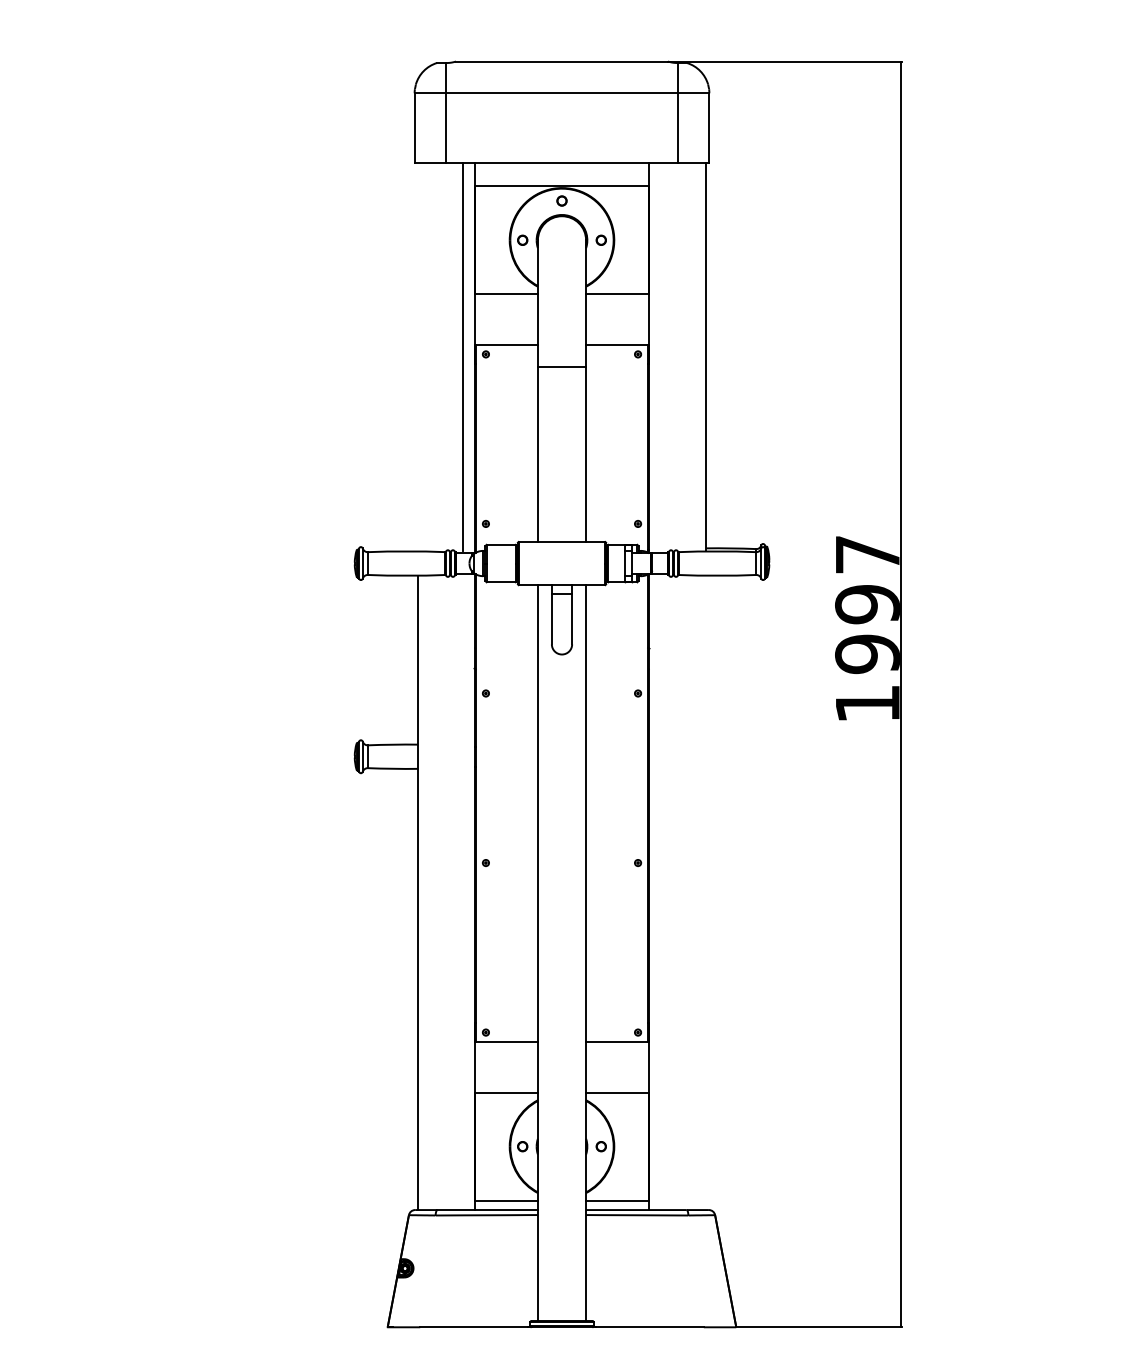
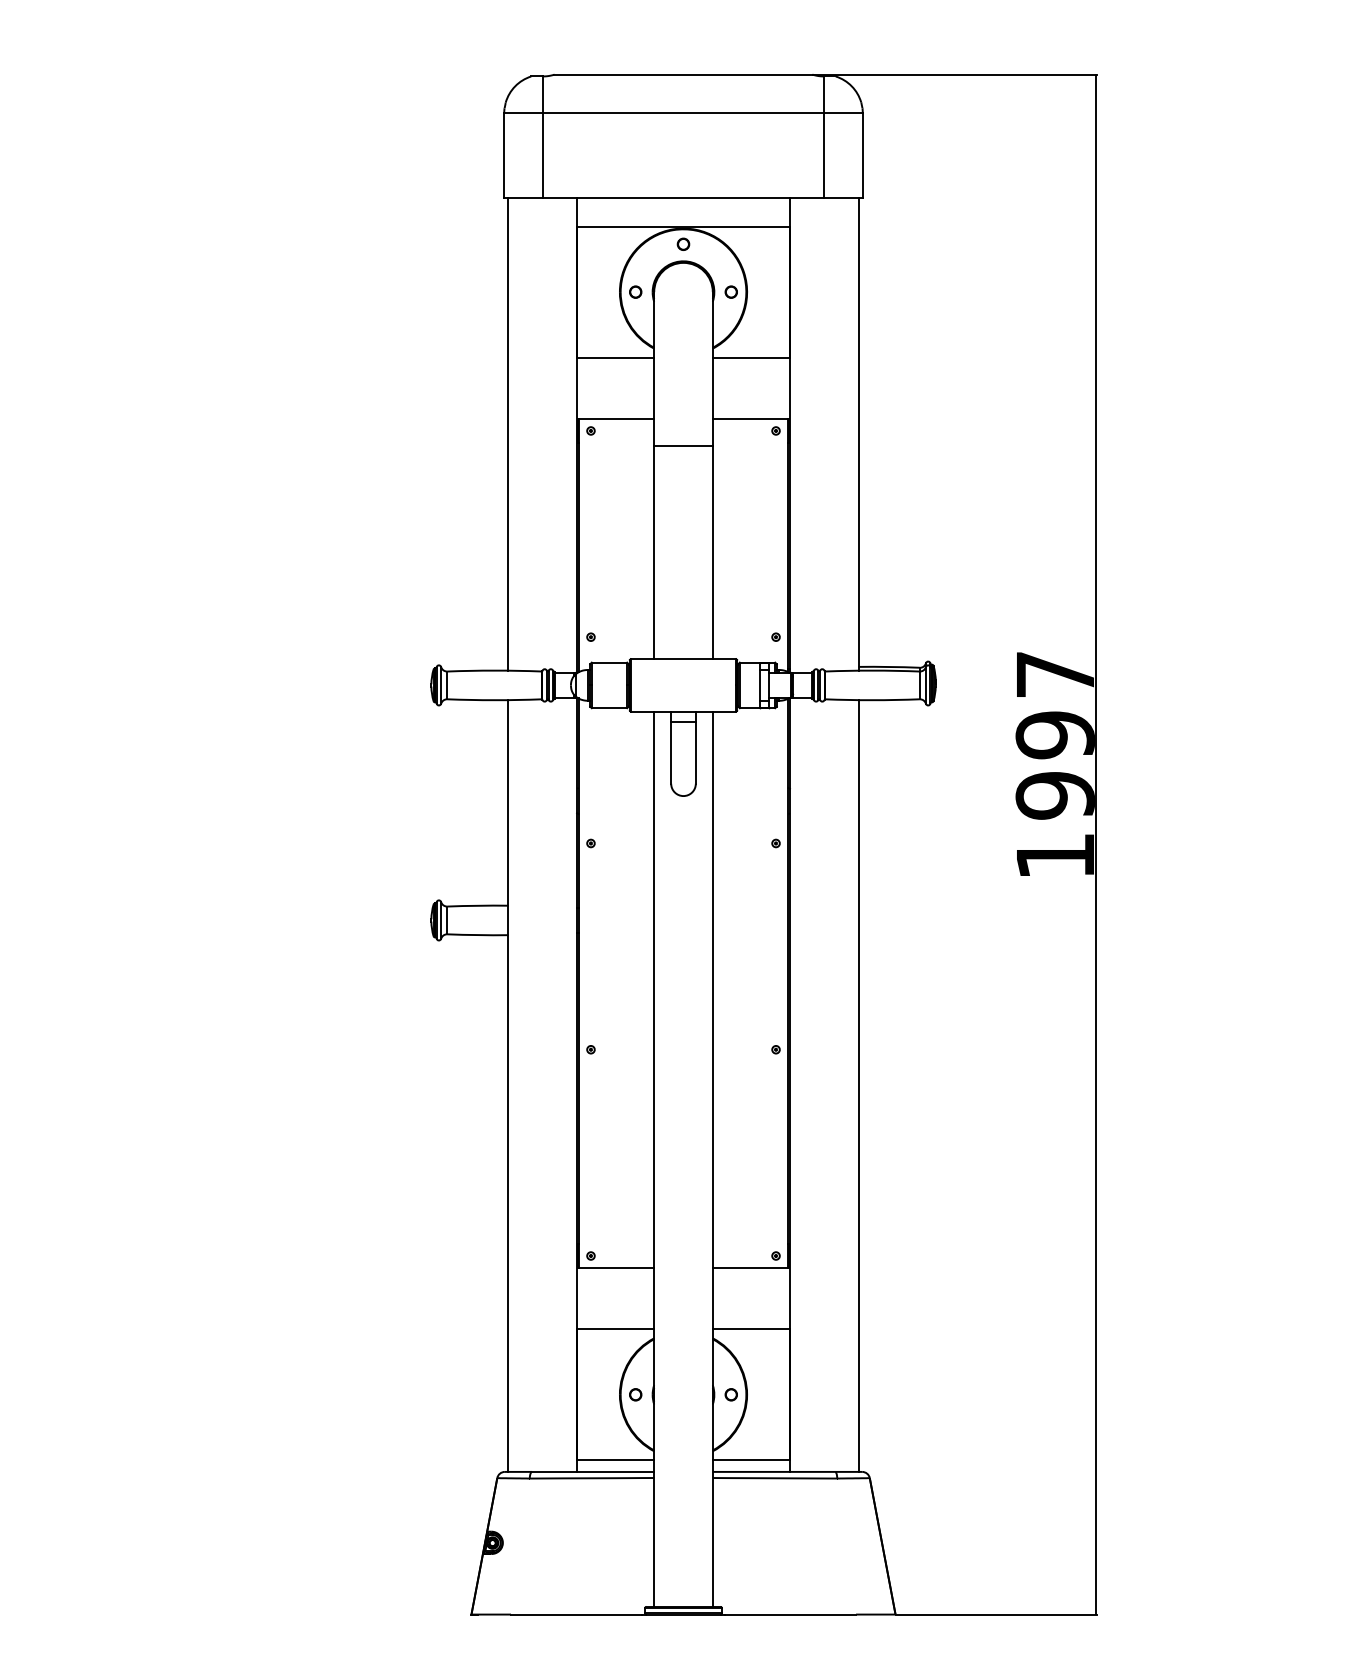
line: (463, 357) -> (508, 434), moved
line: (705, 892) -> (858, 1085), added

